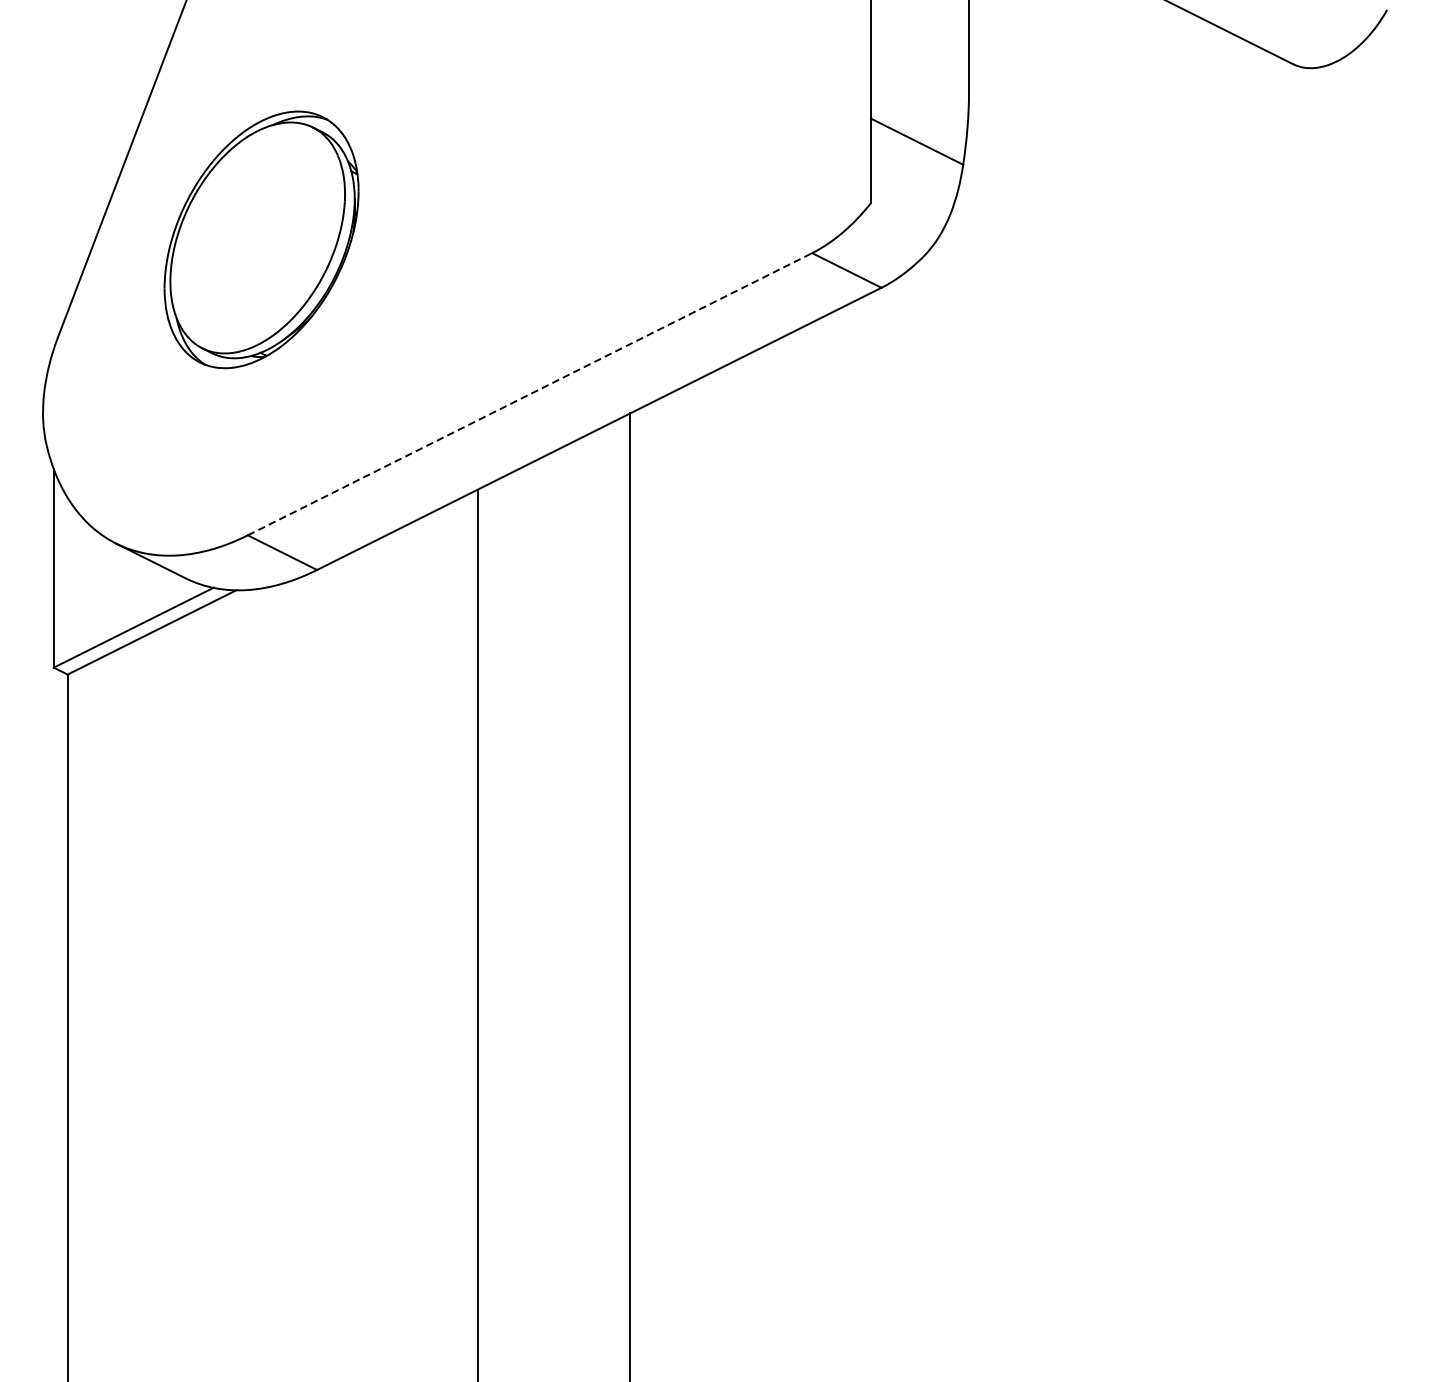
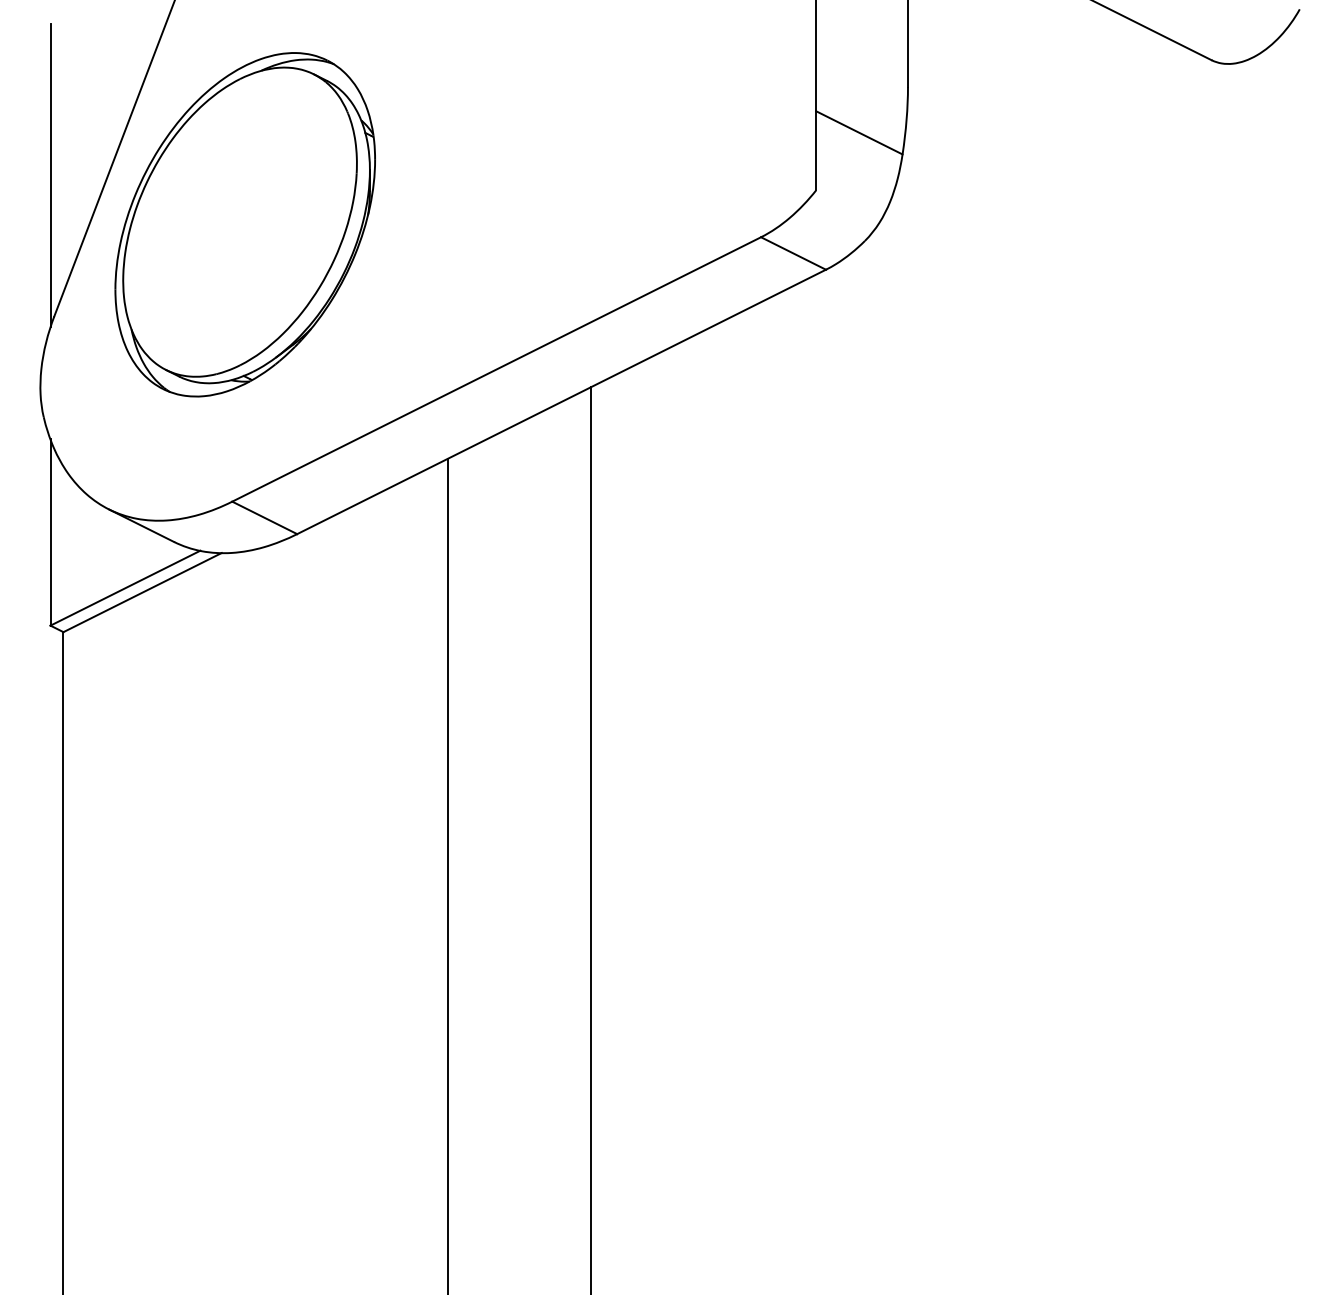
line: (53, 187) -> (50, 175), added
part: (260, 239) -> (244, 224), size x1.43
line: (529, 394) -> (496, 369), dashed -> solid

